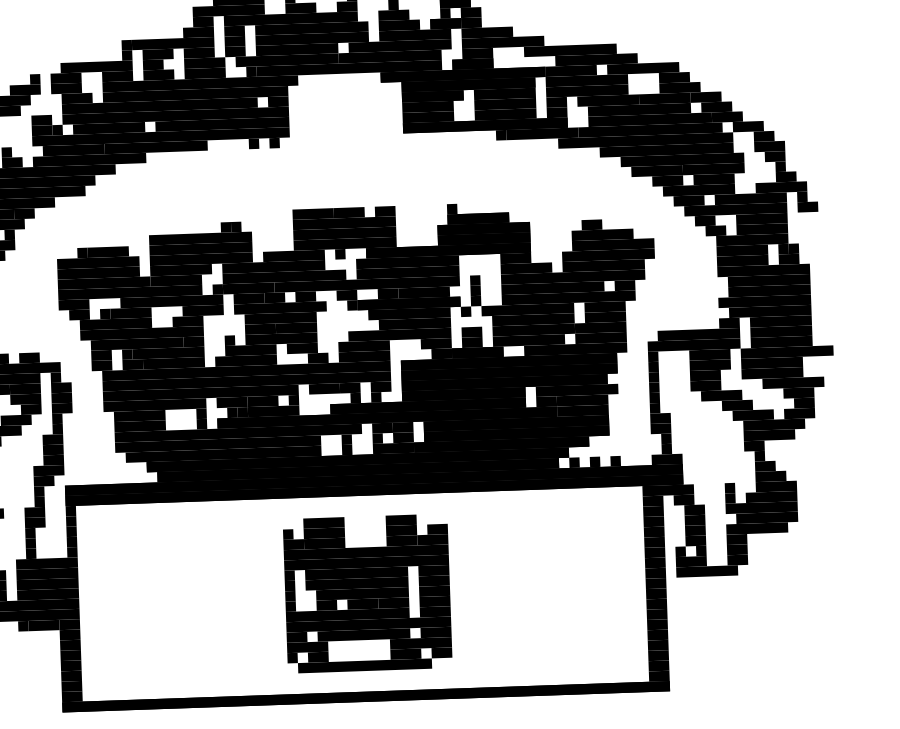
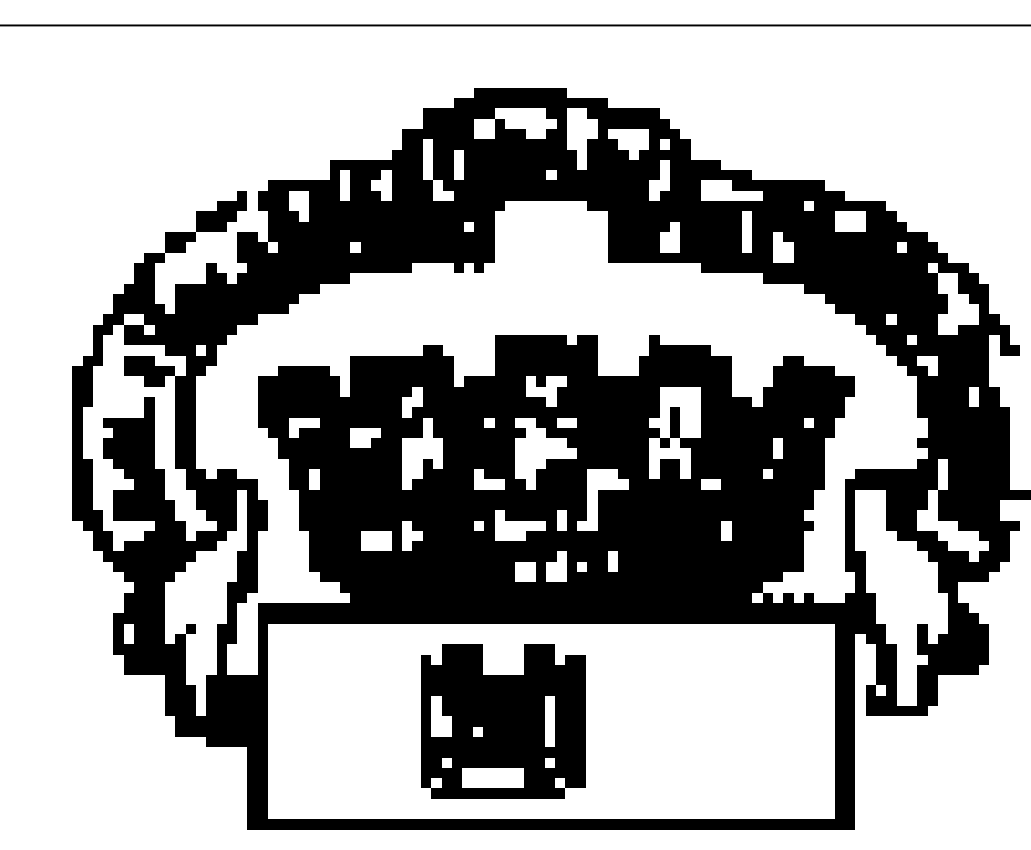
part: (367, 593) -> (503, 721), moved

